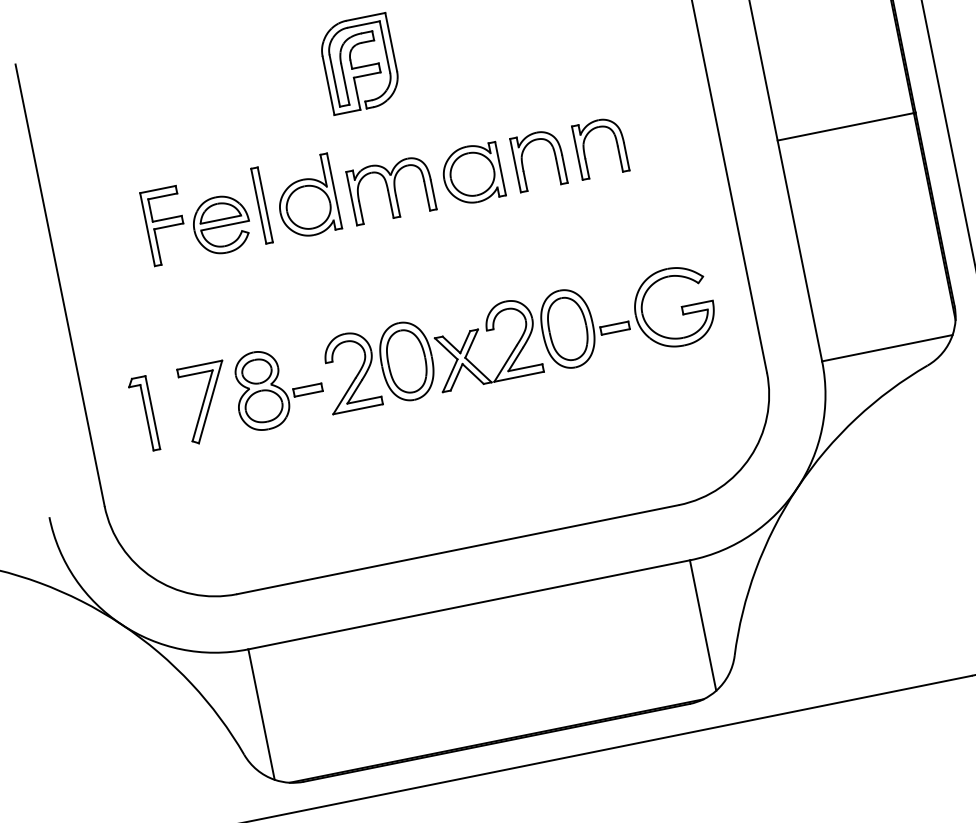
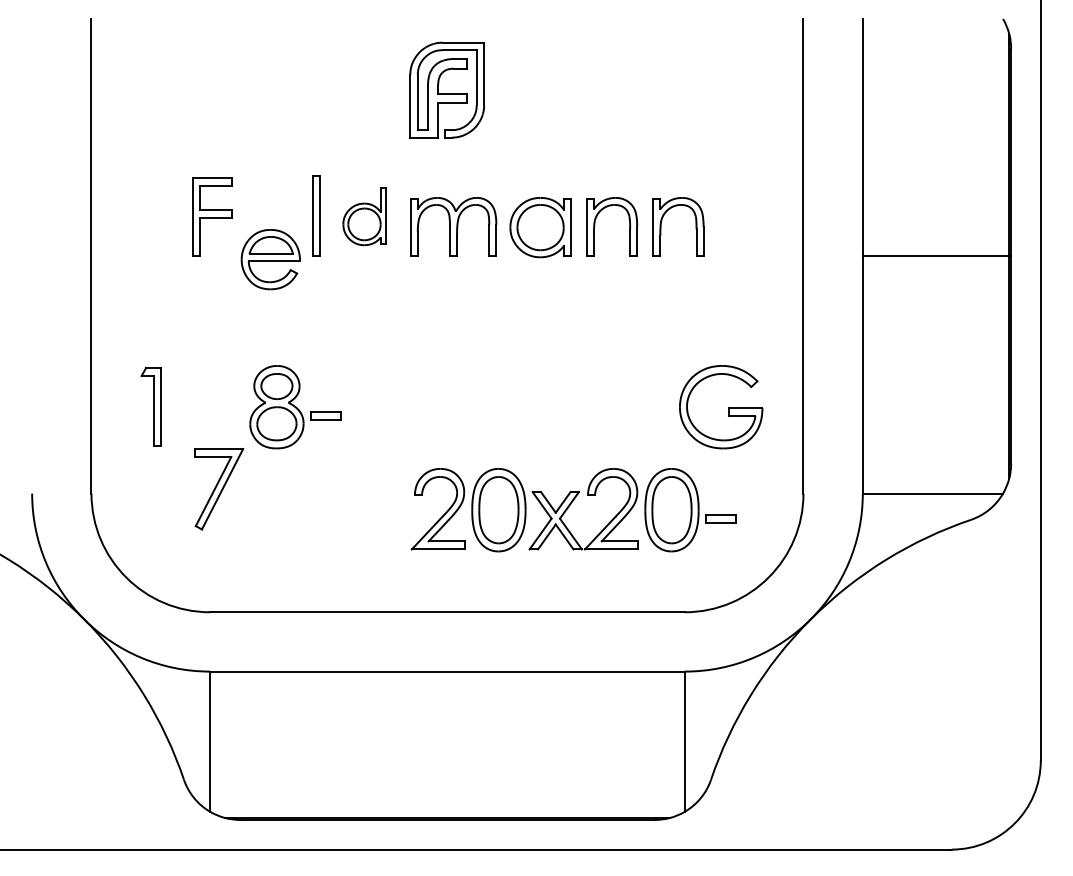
part: (306, 197) -> (364, 216), size x0.7
part: (221, 224) -> (270, 259), moved
part: (476, 347) -> (573, 510), moved
part: (207, 402) -> (219, 489), moved

